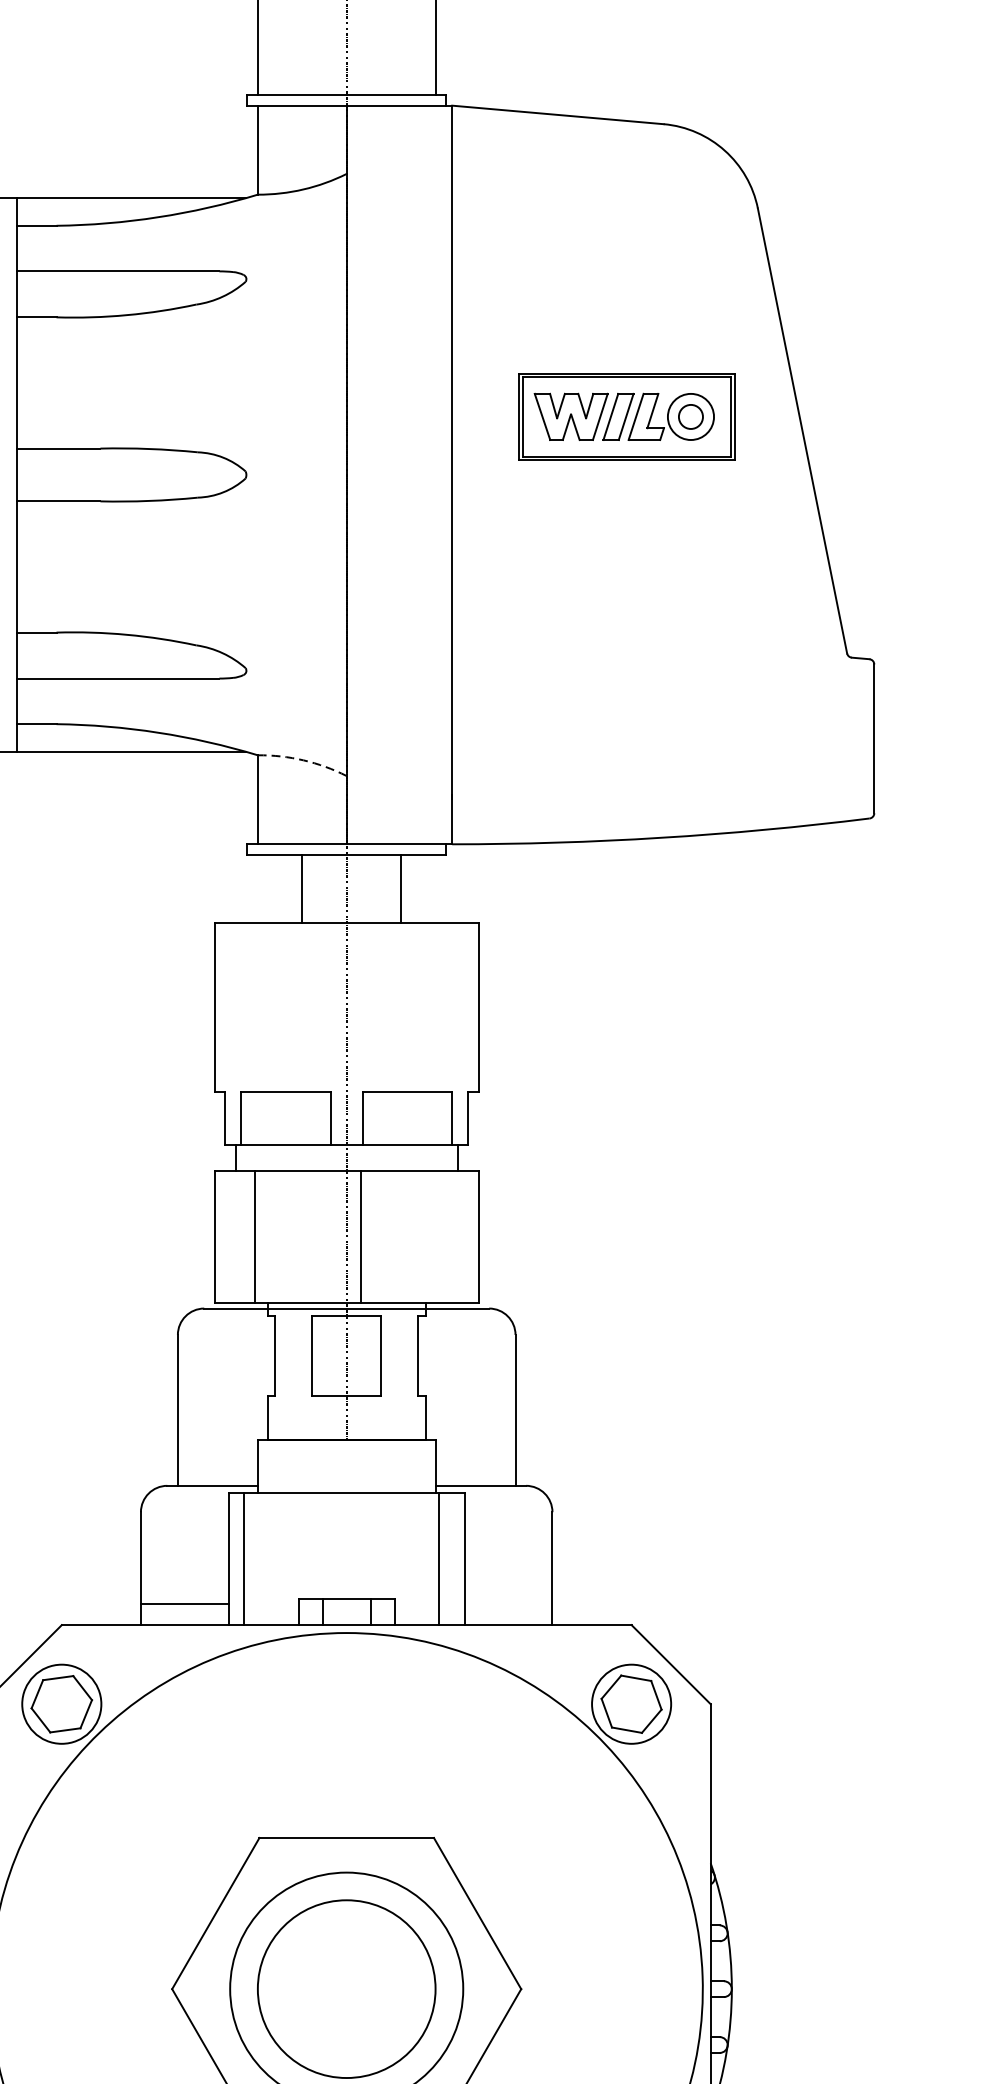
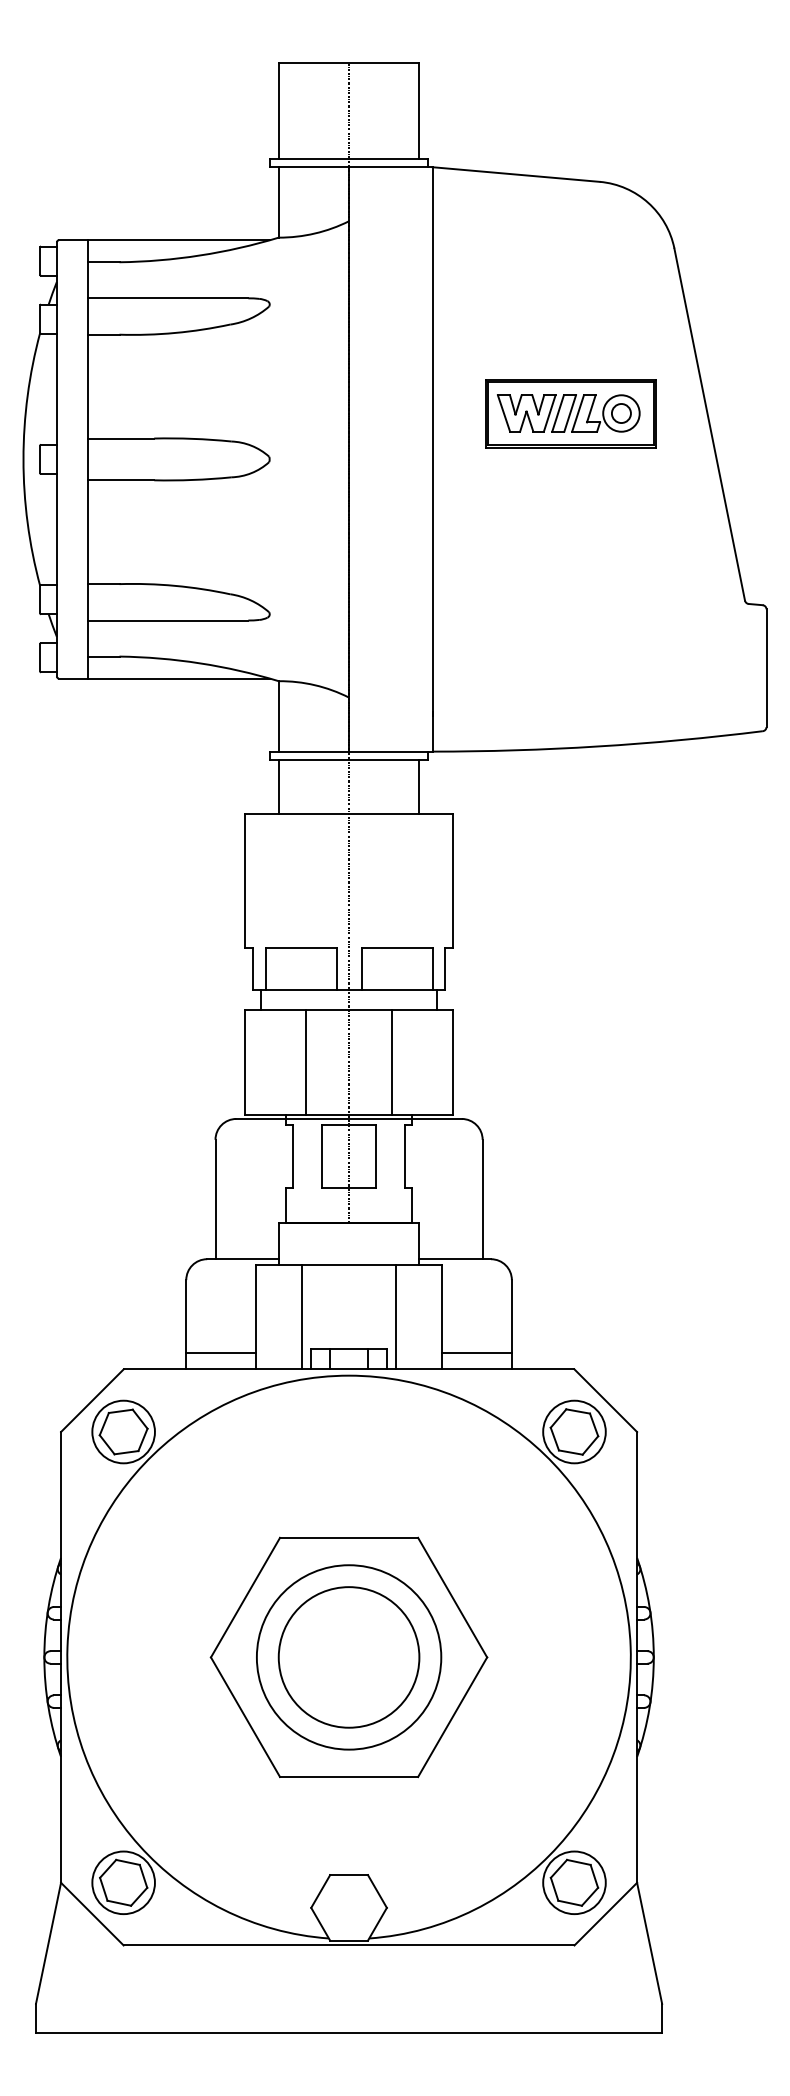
arc: (303, 760) -> (314, 685), dashed -> solid
line: (301, 888) -> (278, 786), moved
line: (401, 888) -> (419, 786), moved
line: (254, 1237) -> (305, 1062), moved
line: (361, 1237) -> (392, 1062), moved
line: (243, 1559) -> (302, 1317), moved
line: (438, 1559) -> (395, 1317), moved
line: (507, 1603) -> (476, 1352), added

